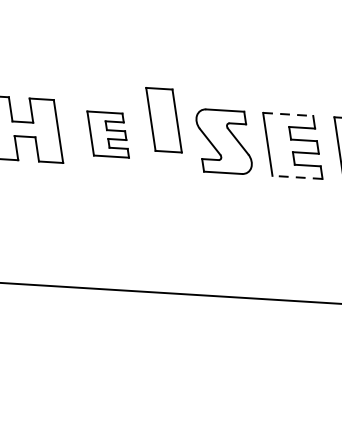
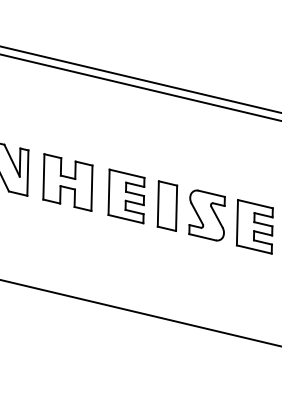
line: (288, 114) -> (255, 204), dashed -> solid
part: (163, 119) -> (167, 205), moved
part: (108, 134) -> (126, 196), size x1.43
line: (297, 177) -> (254, 249), dashed -> solid

